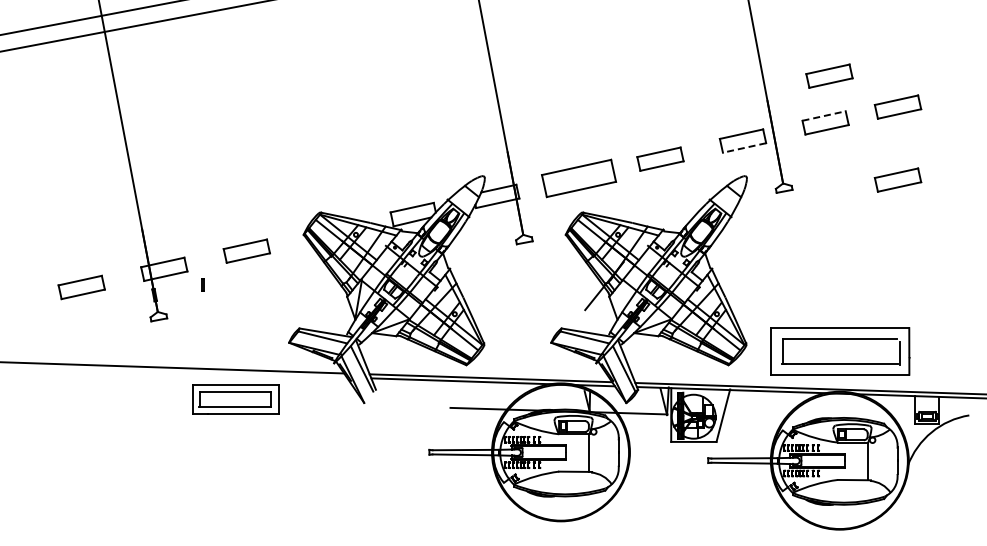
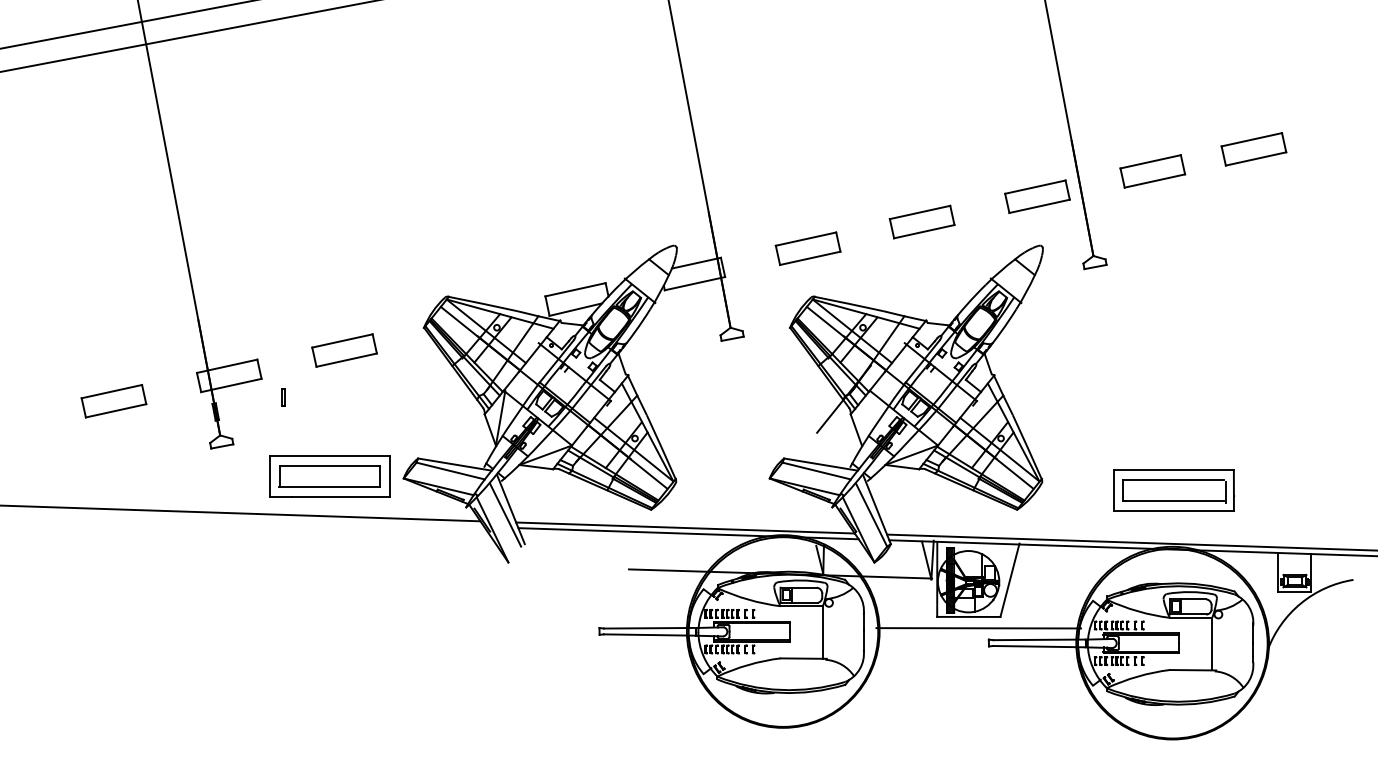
part: (829, 75) -> (1158, 105), removed
line: (824, 115) -> (1151, 161), dashed -> solid
line: (744, 148) -> (1039, 207), dashed -> solid
part: (578, 177) -> (807, 247), size x0.62
part: (897, 179) -> (1253, 250), removed
part: (840, 351) -> (1173, 490), size x0.62
part: (235, 399) -> (330, 476), moved
line: (700, 449) -> (978, 627), added

